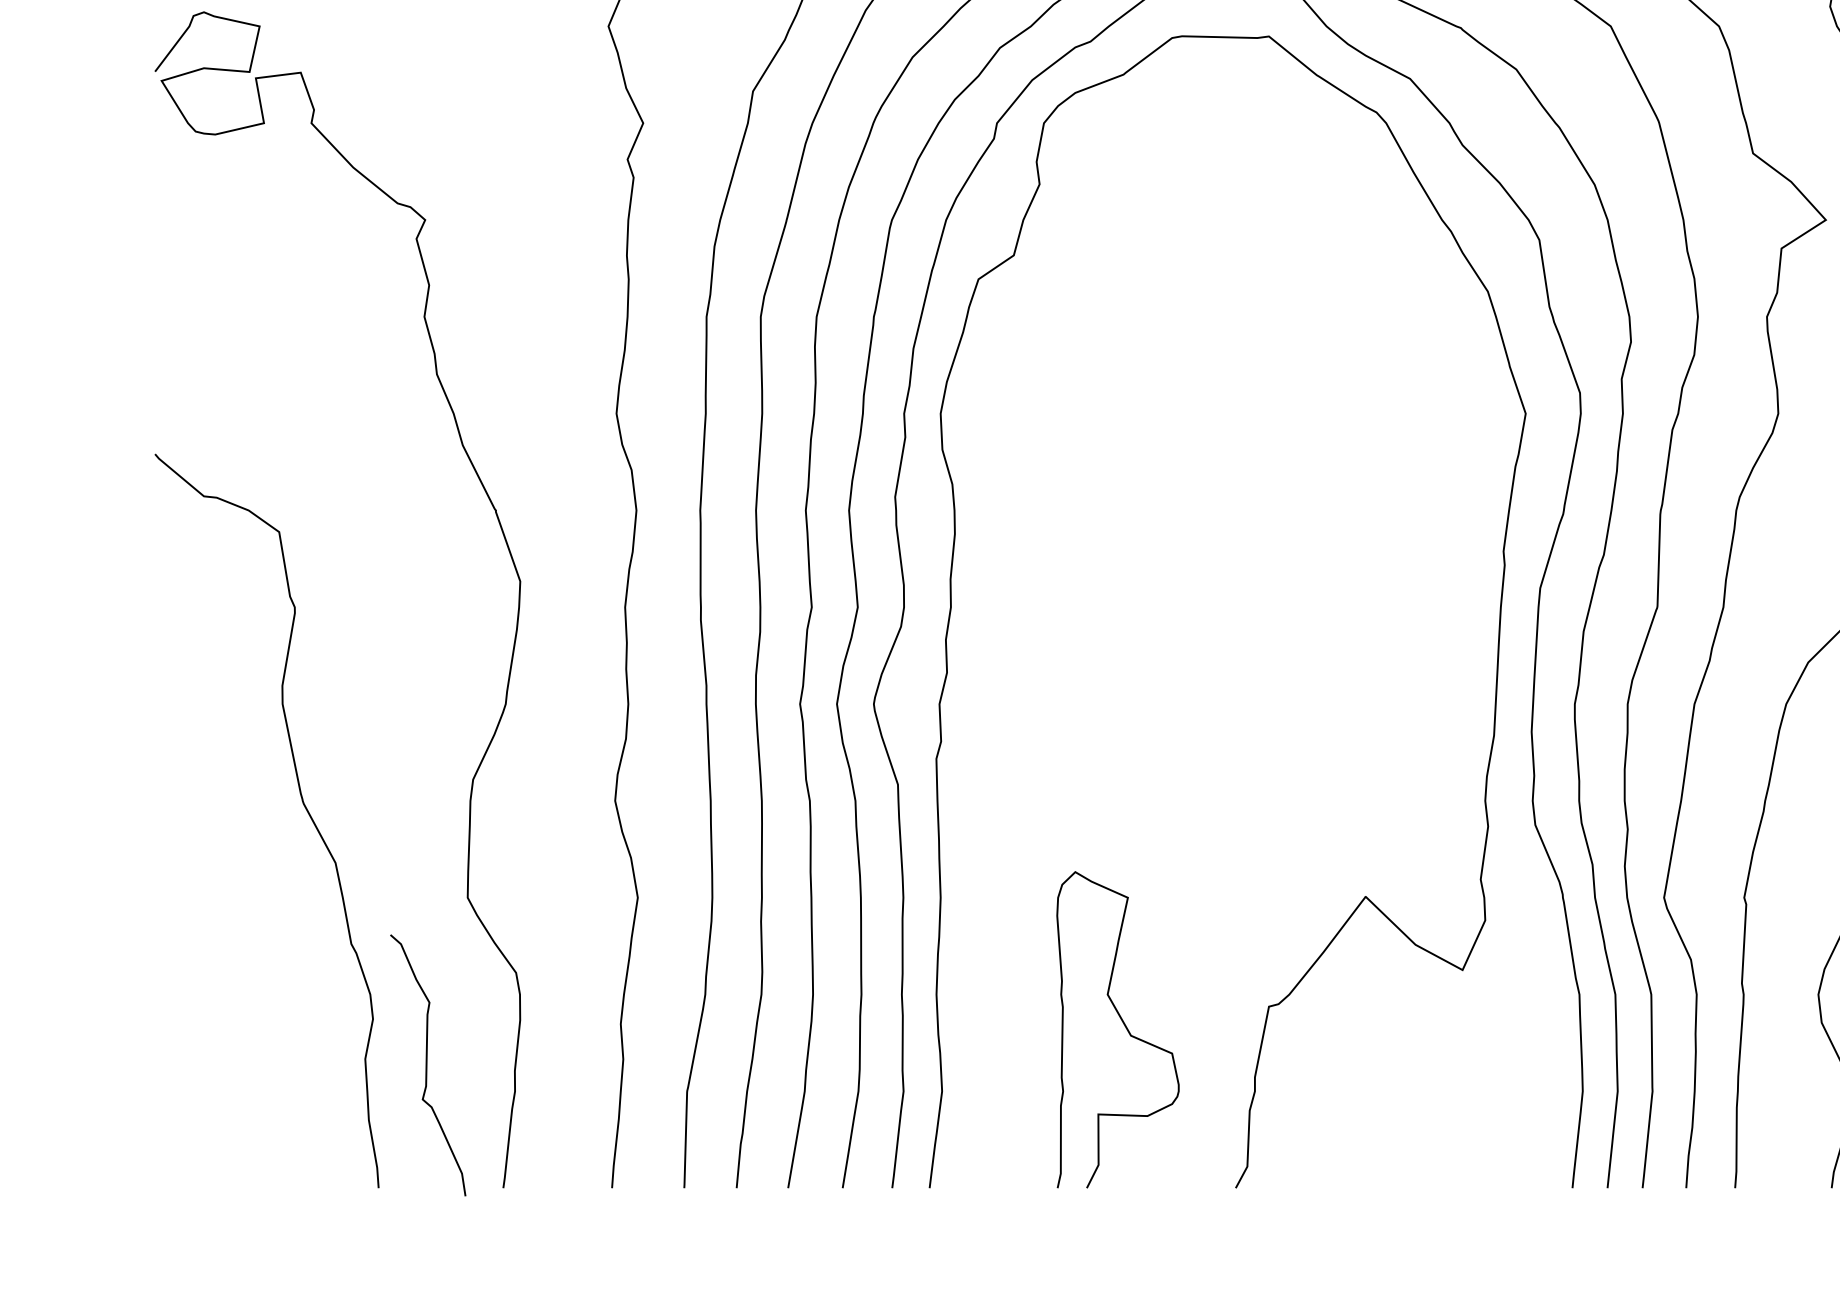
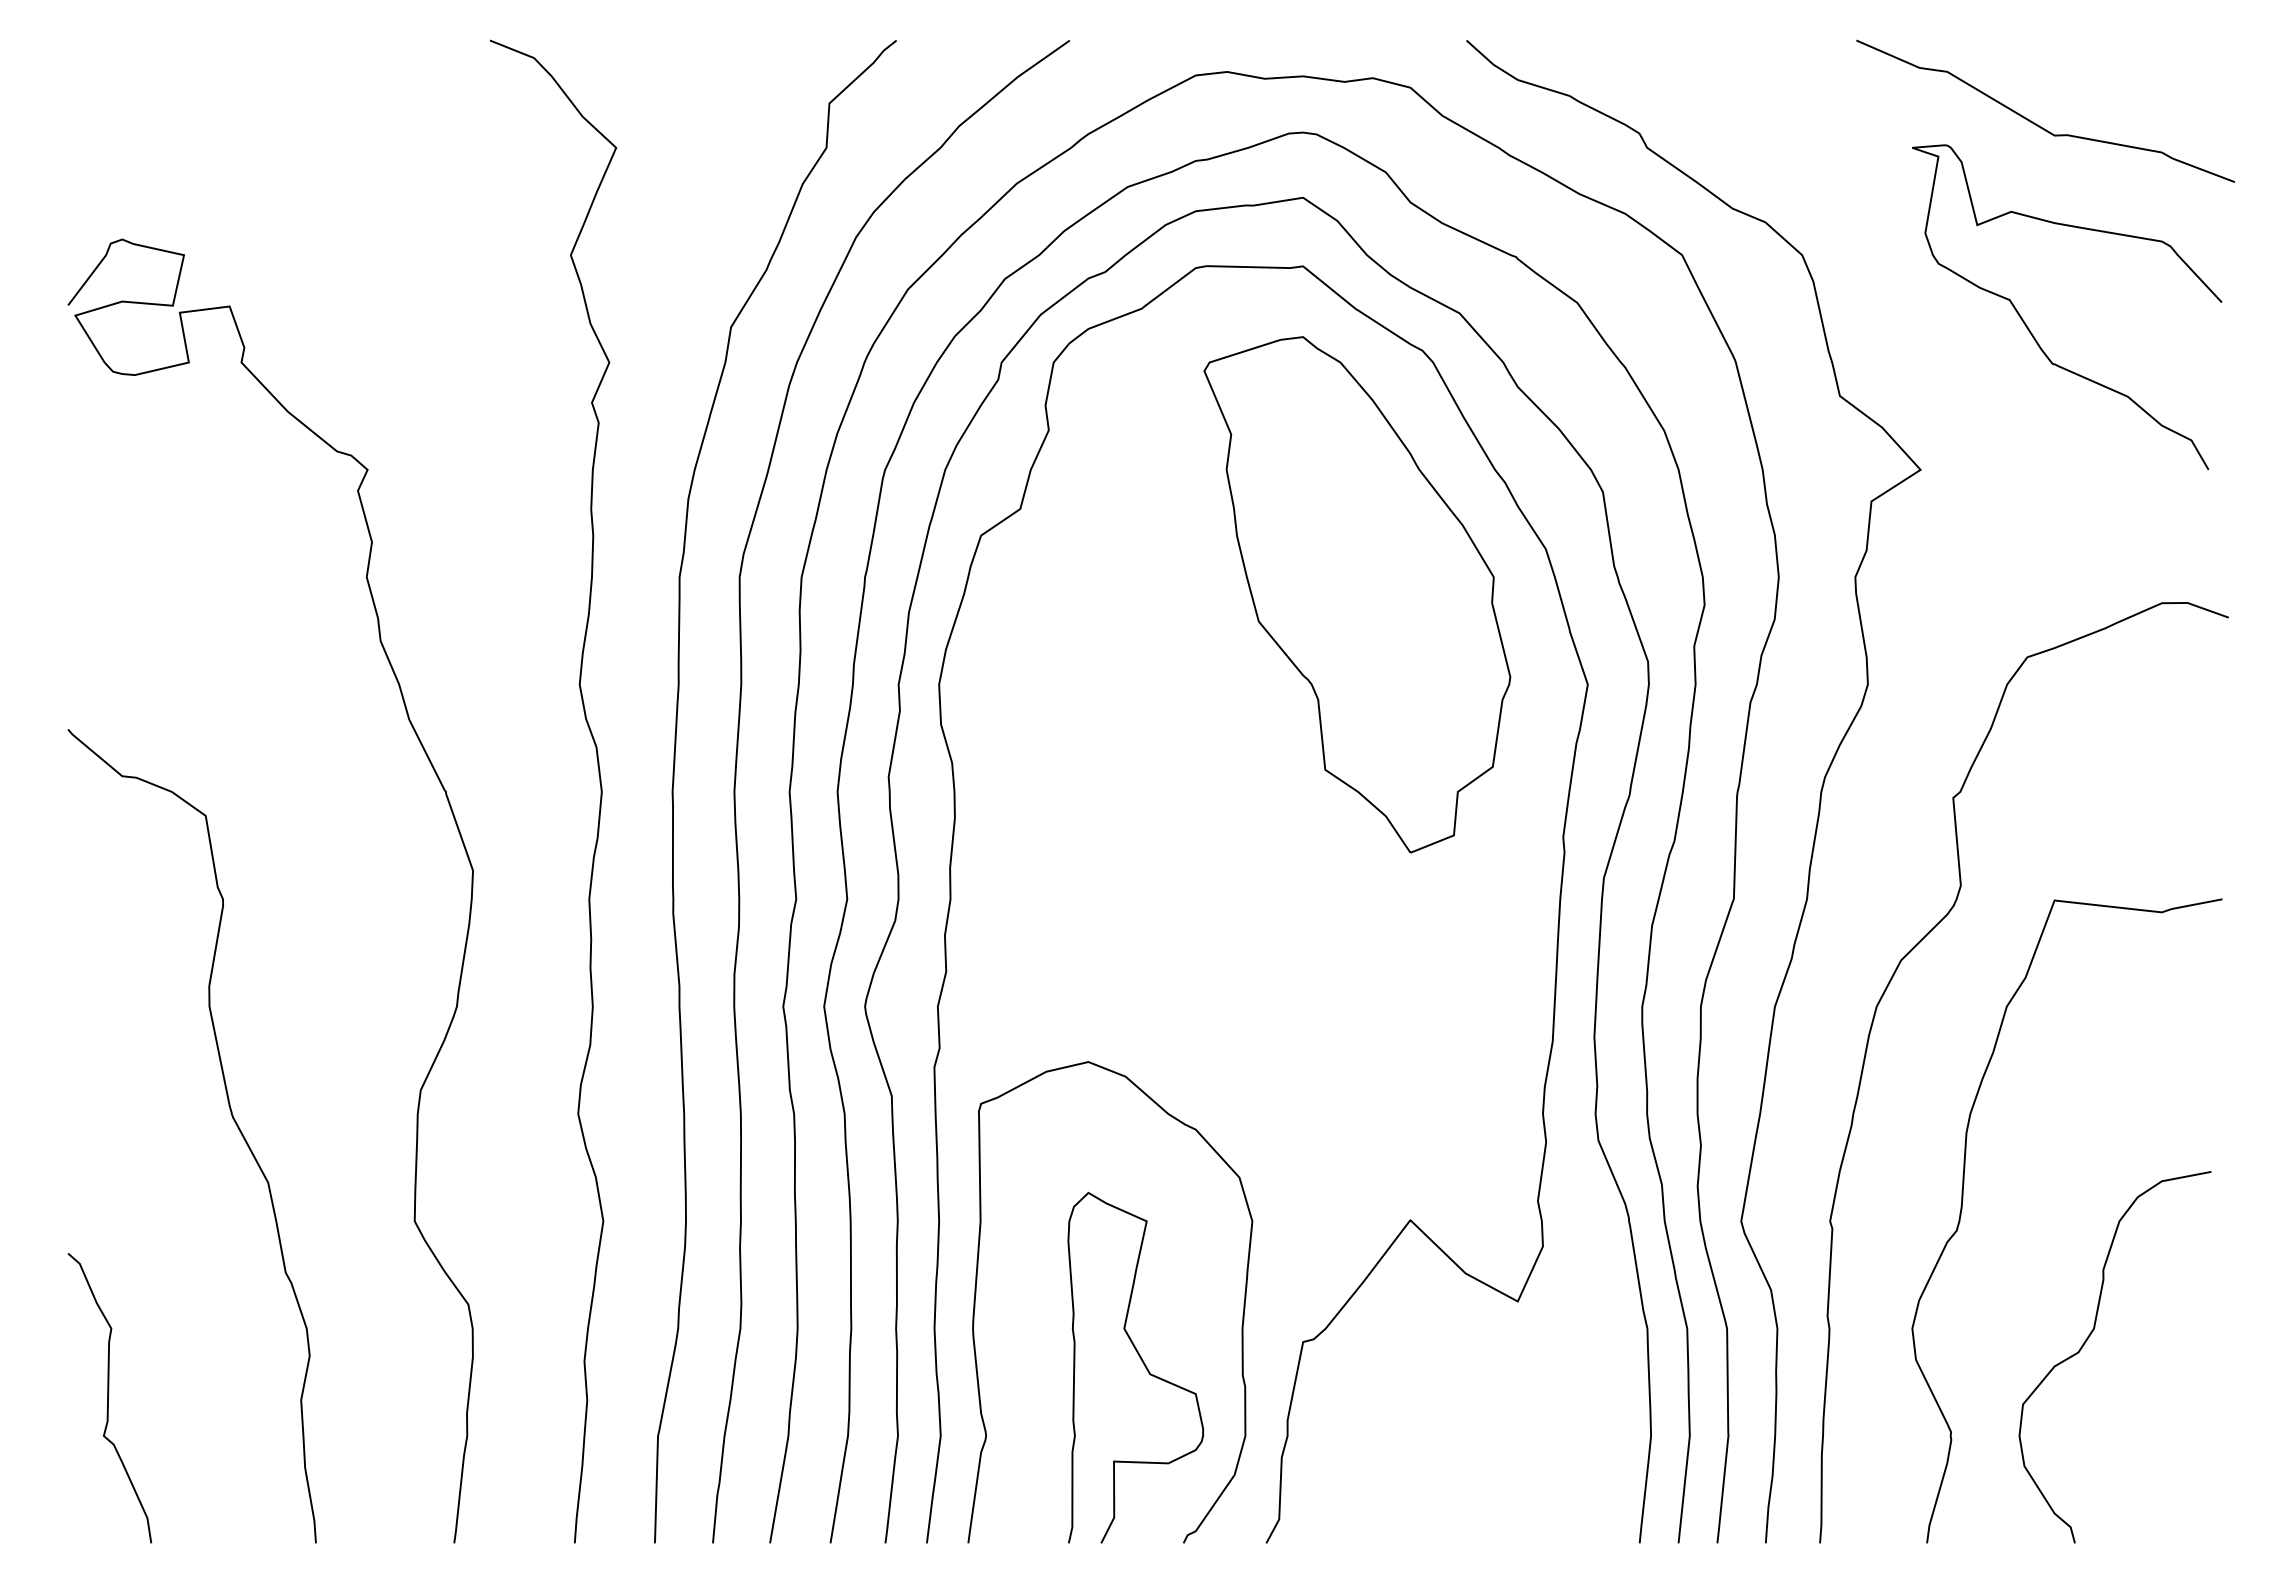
part: (1317, 332) -> (1357, 594), added
curve: (1214, 981) -> (1242, 1314), added
curve: (426, 1065) -> (108, 1398), moved

